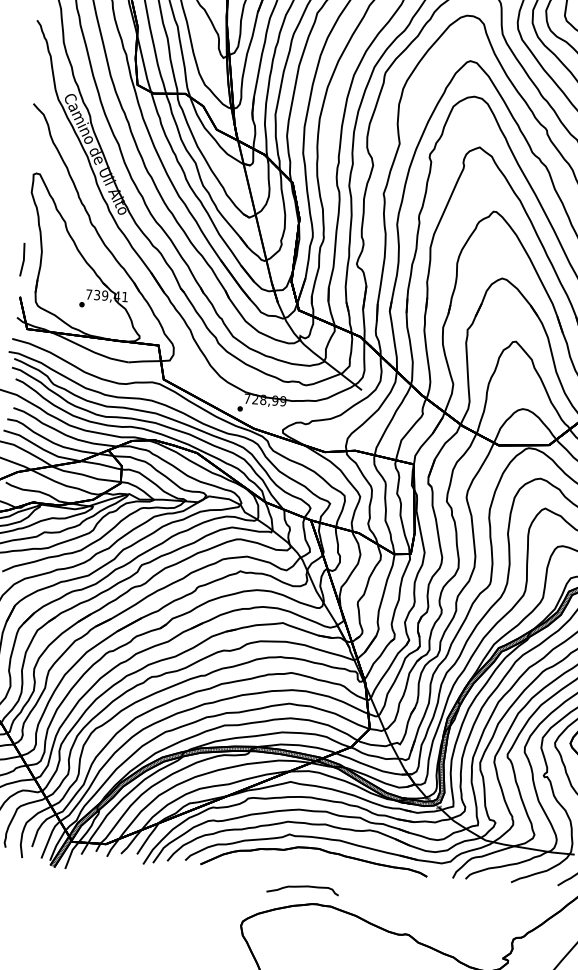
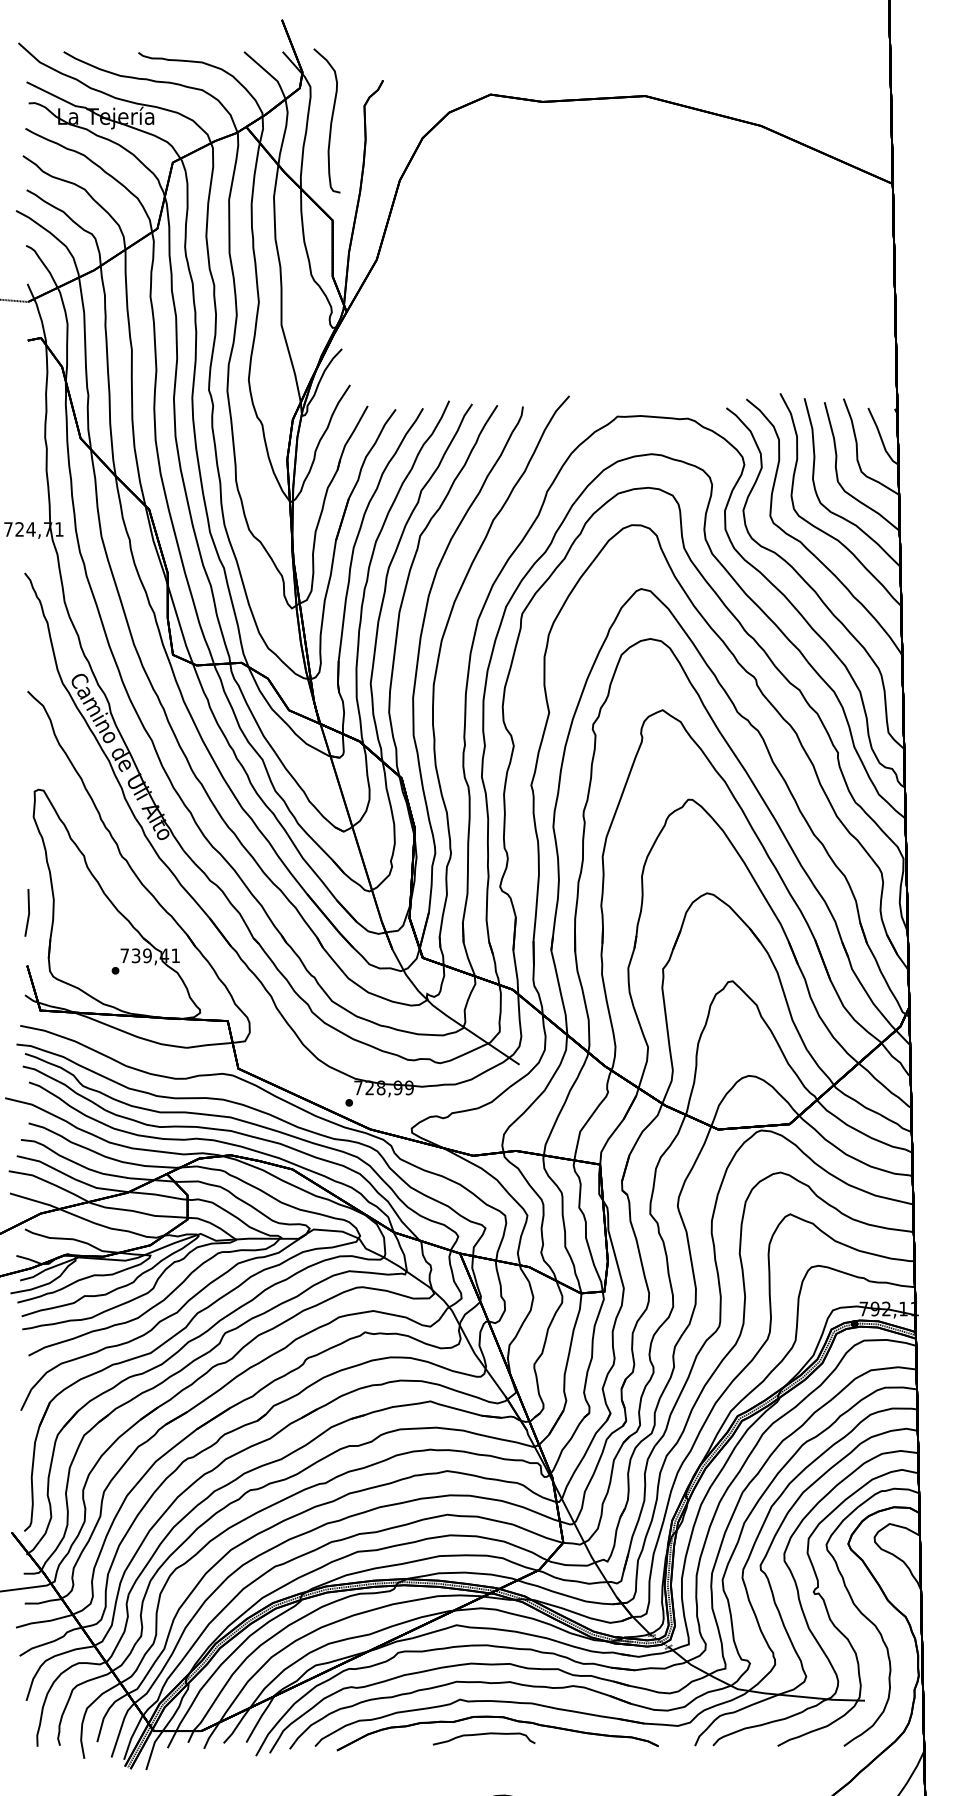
part: (302, 889) -> (483, 1738), moved

